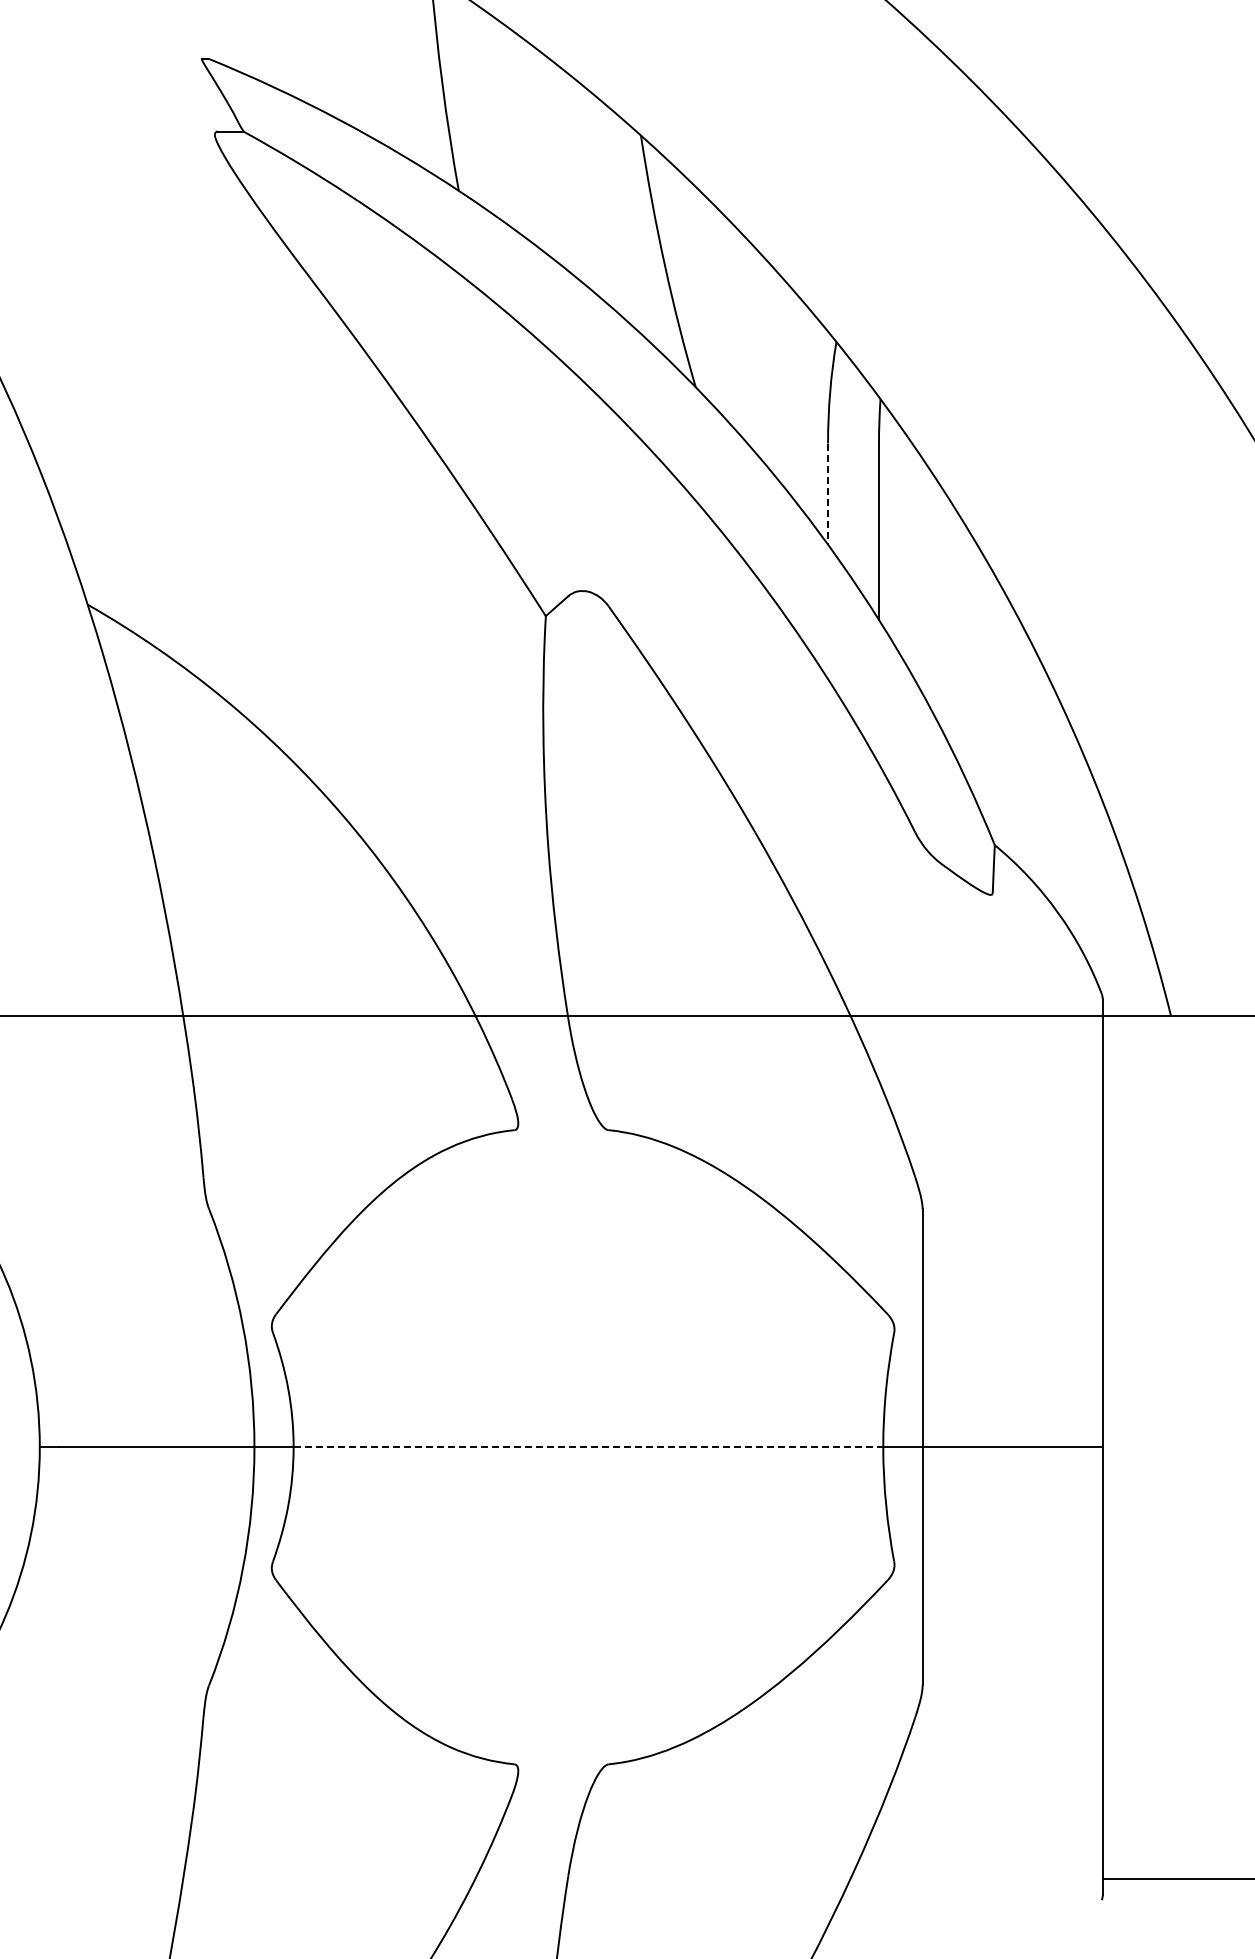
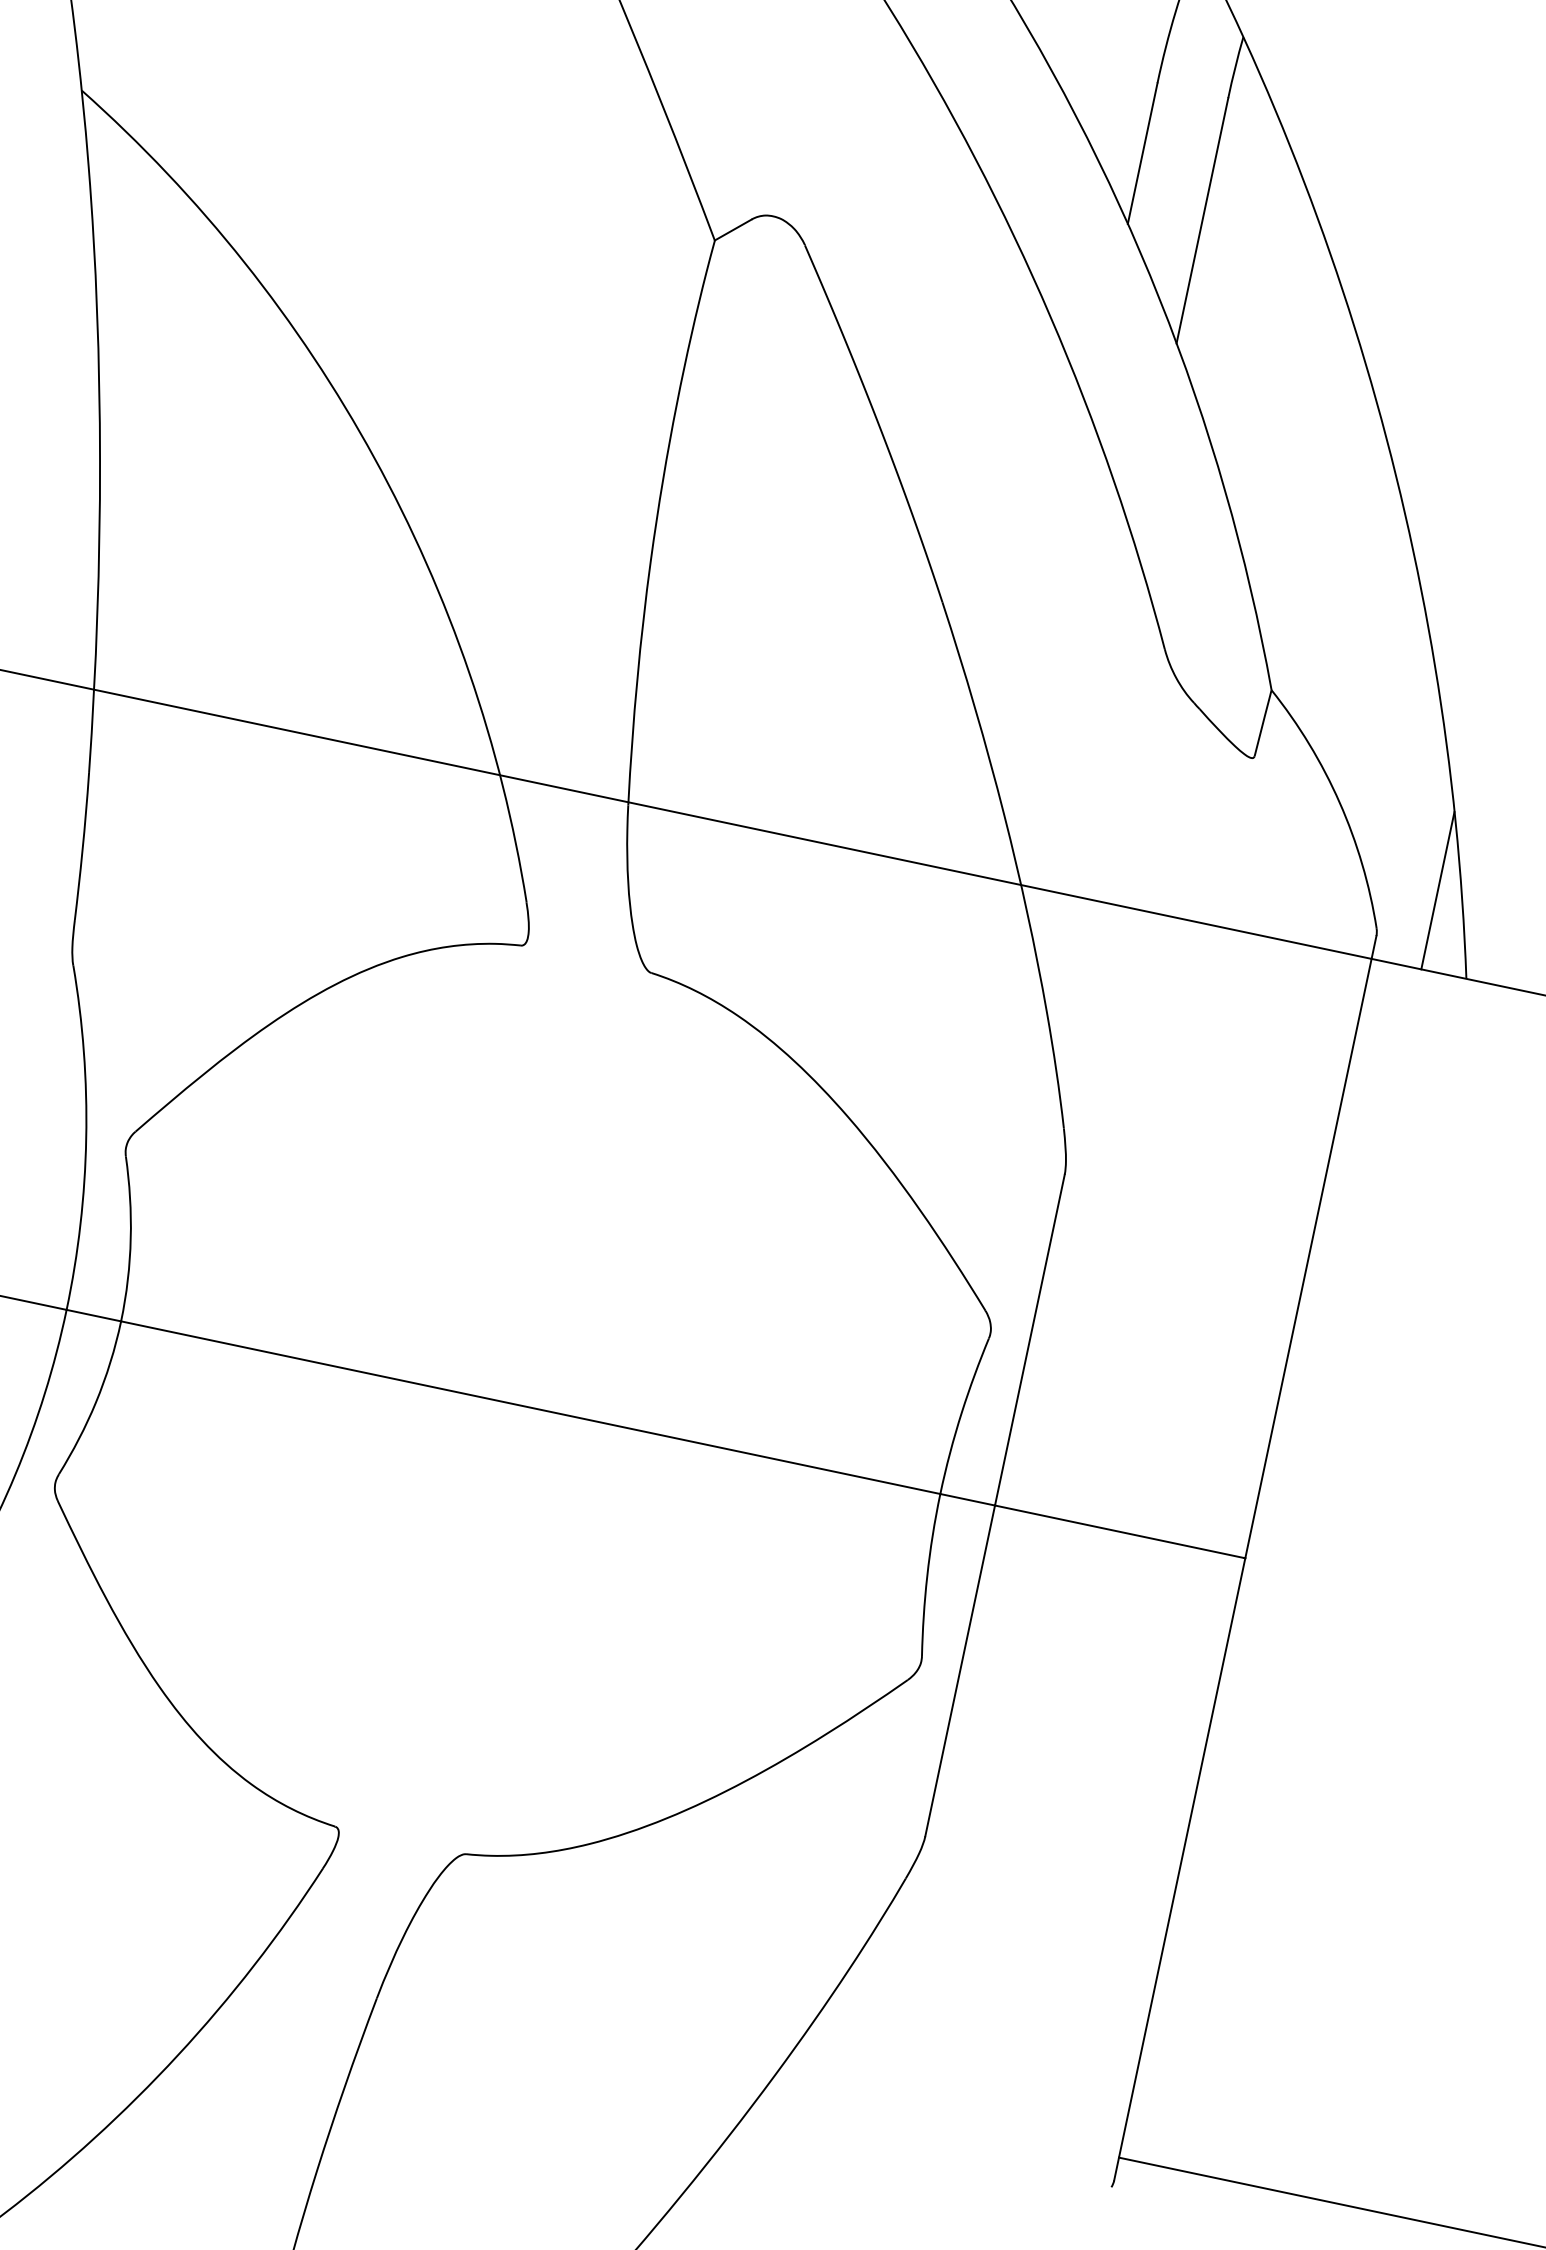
line: (828, 494) -> (1143, 154), dashed -> solid
line: (1138, 958) -> (1438, 889), added
line: (588, 1447) -> (530, 1408), dashed -> solid

